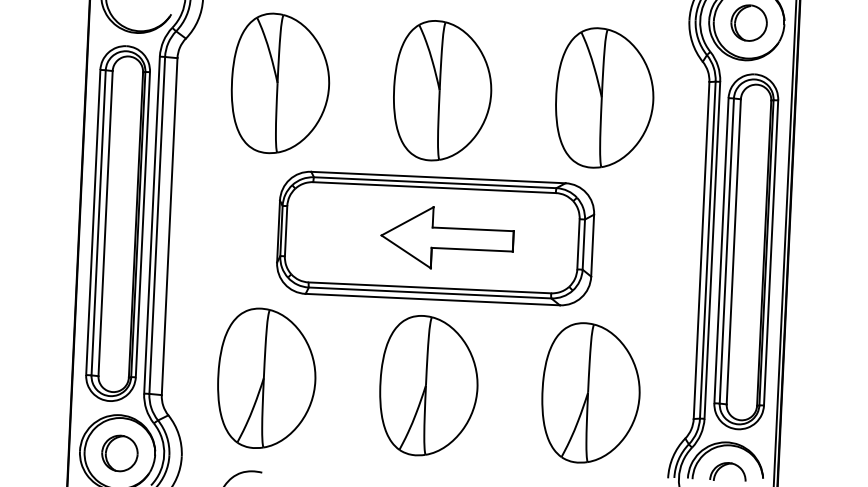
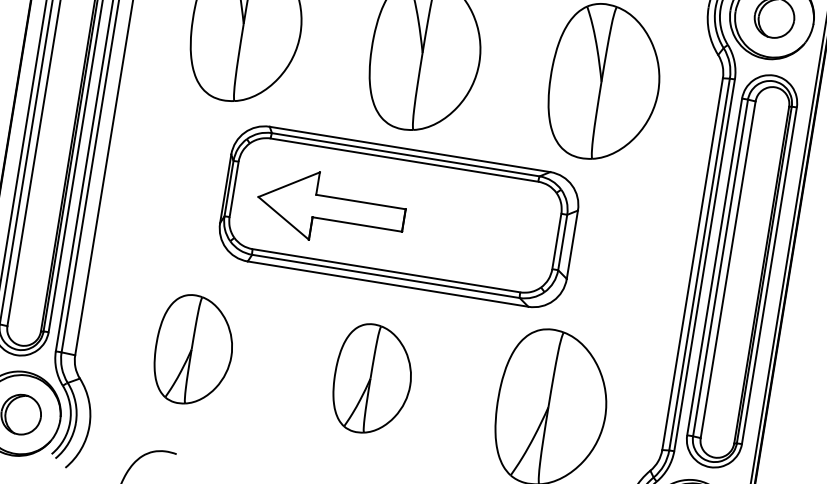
part: (447, 237) -> (331, 207), moved
part: (266, 377) -> (193, 349), size x0.7
part: (428, 385) -> (372, 378), size x0.7

